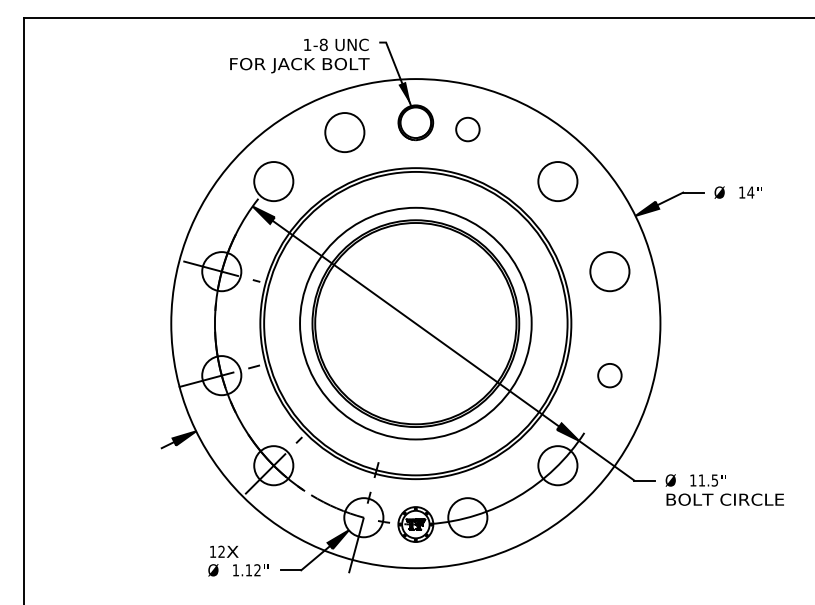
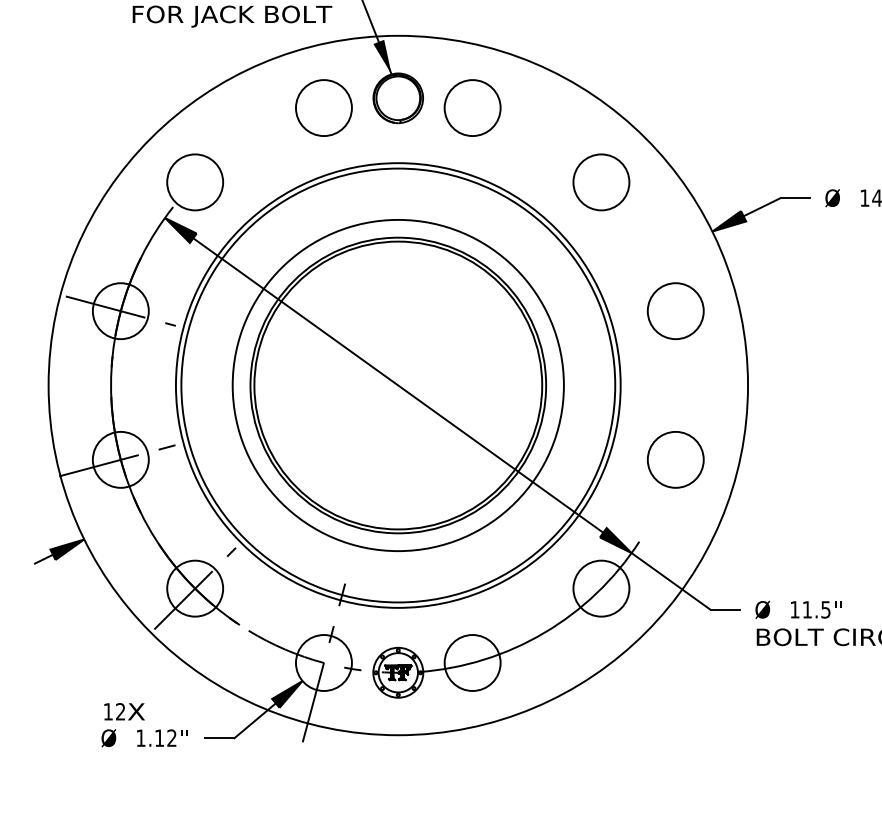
circle: (467, 129) -> (472, 107), size x1.67
circle: (344, 132) -> (323, 107), moved
circle: (609, 375) -> (675, 459), size x1.67

